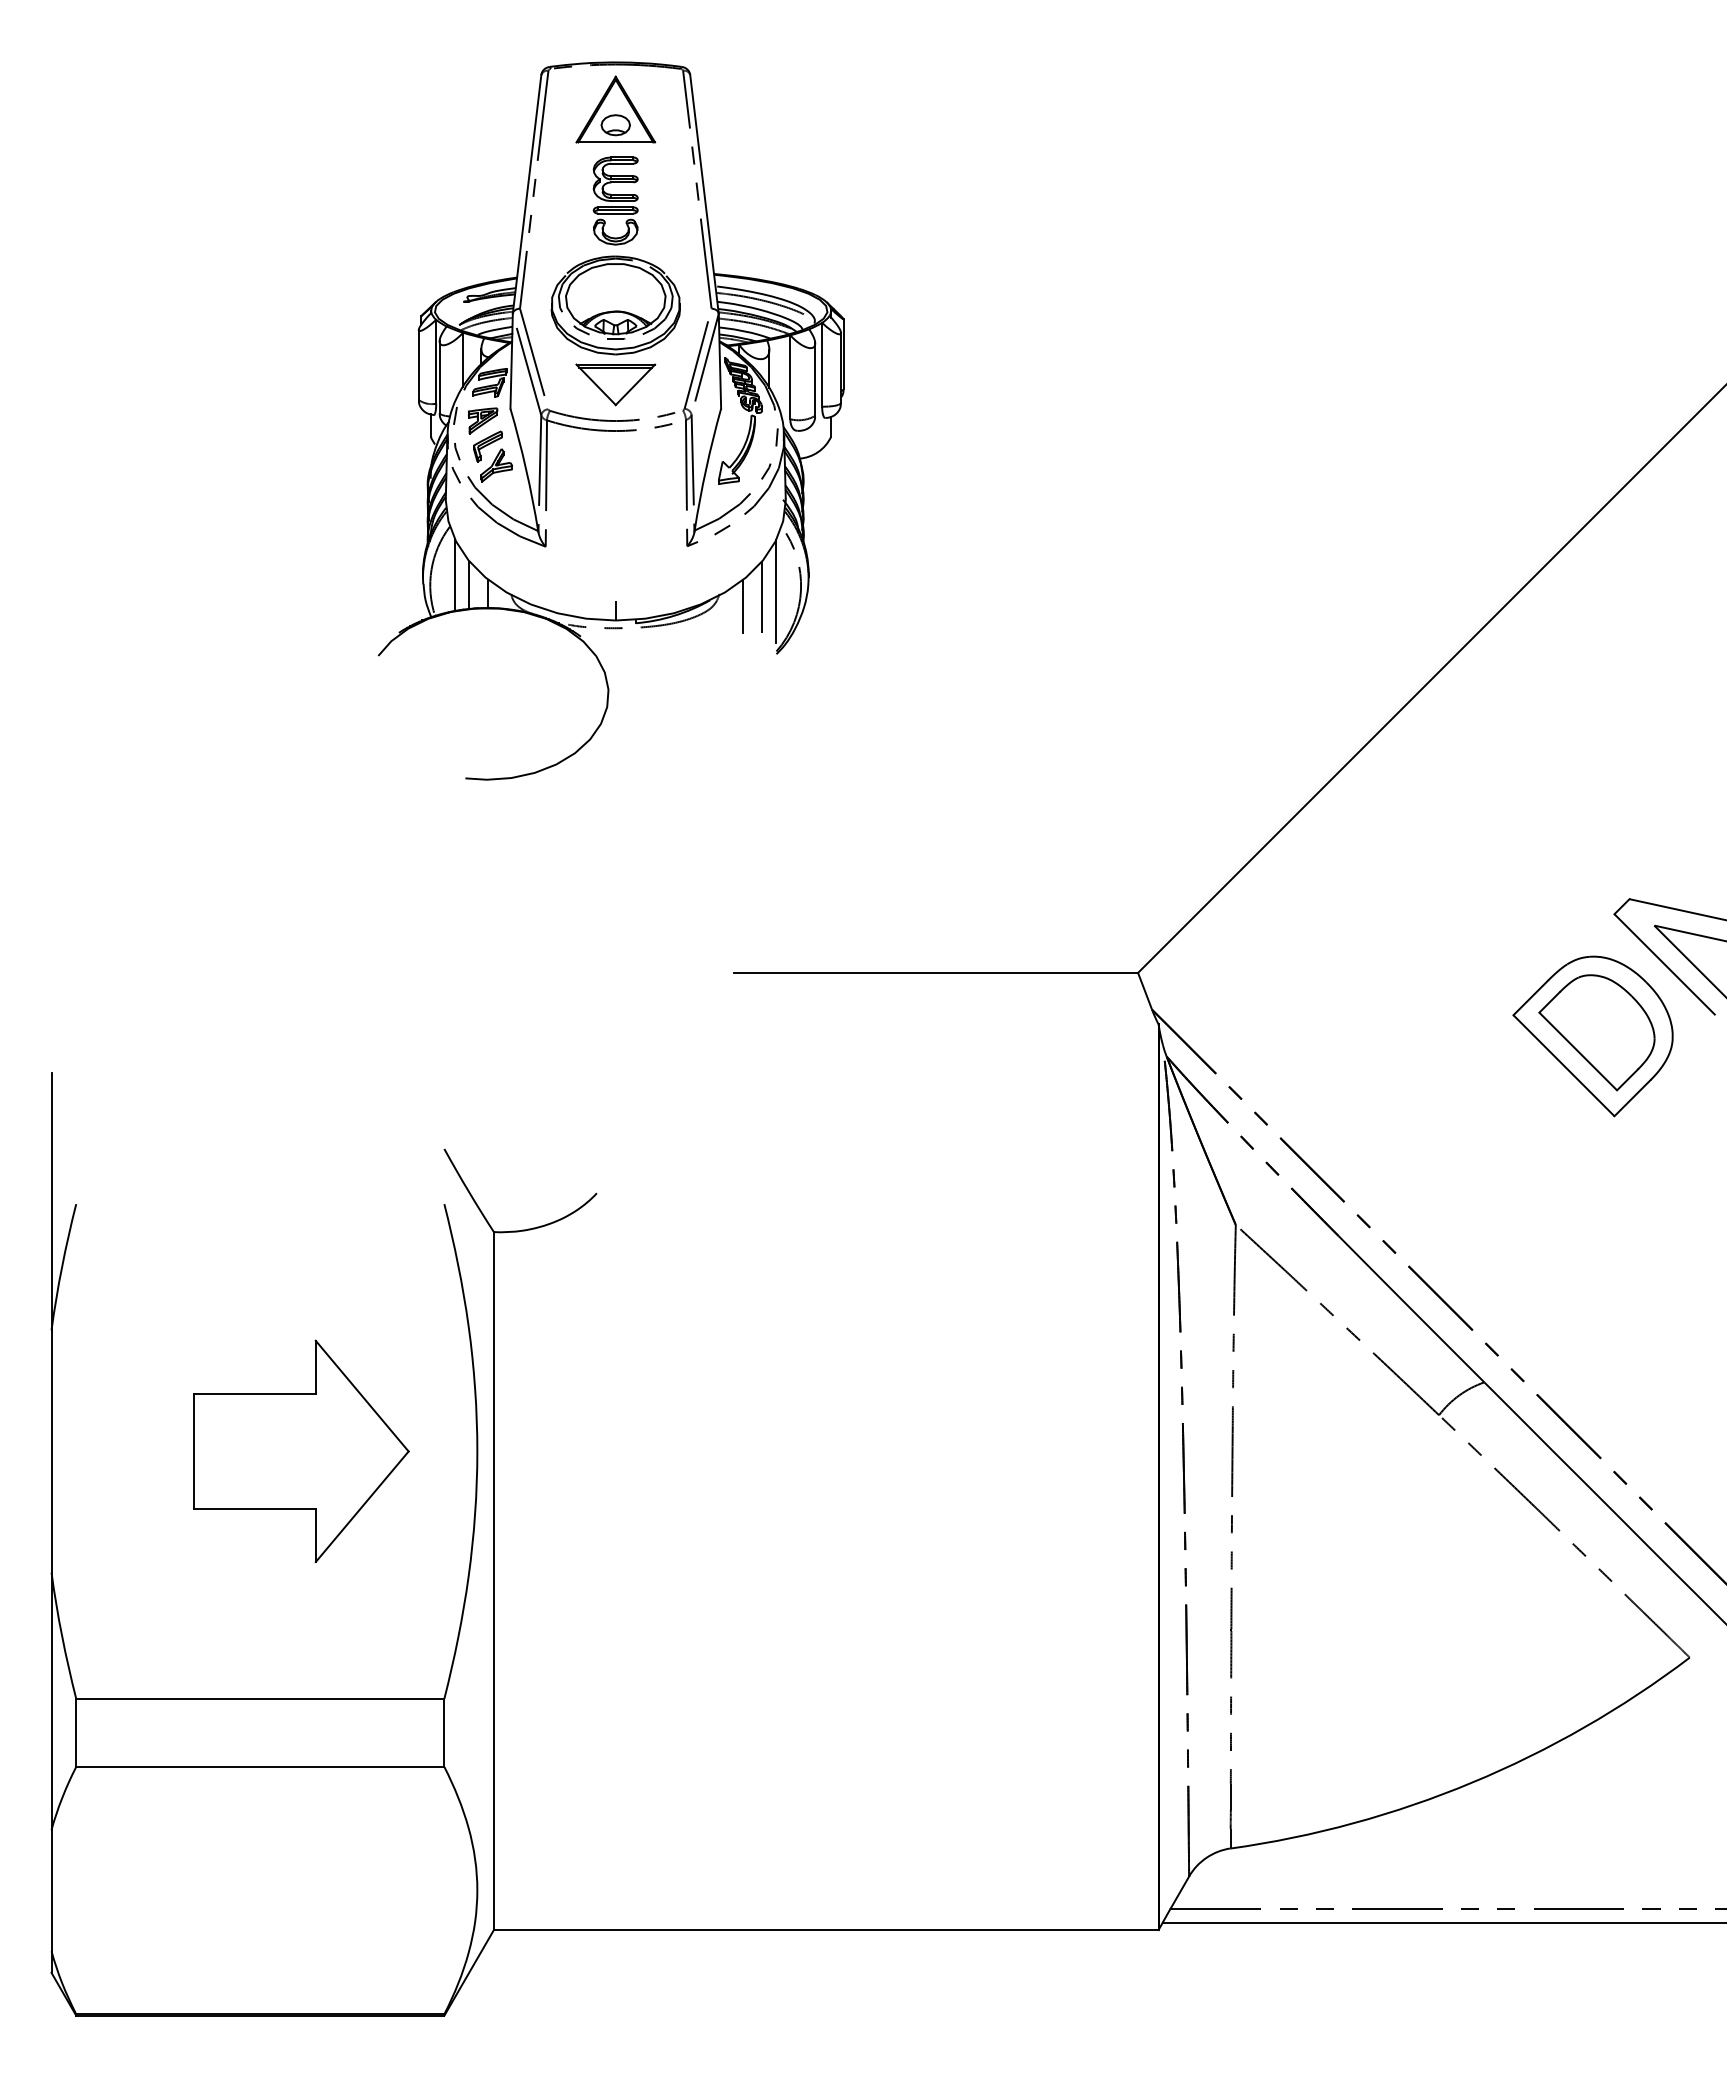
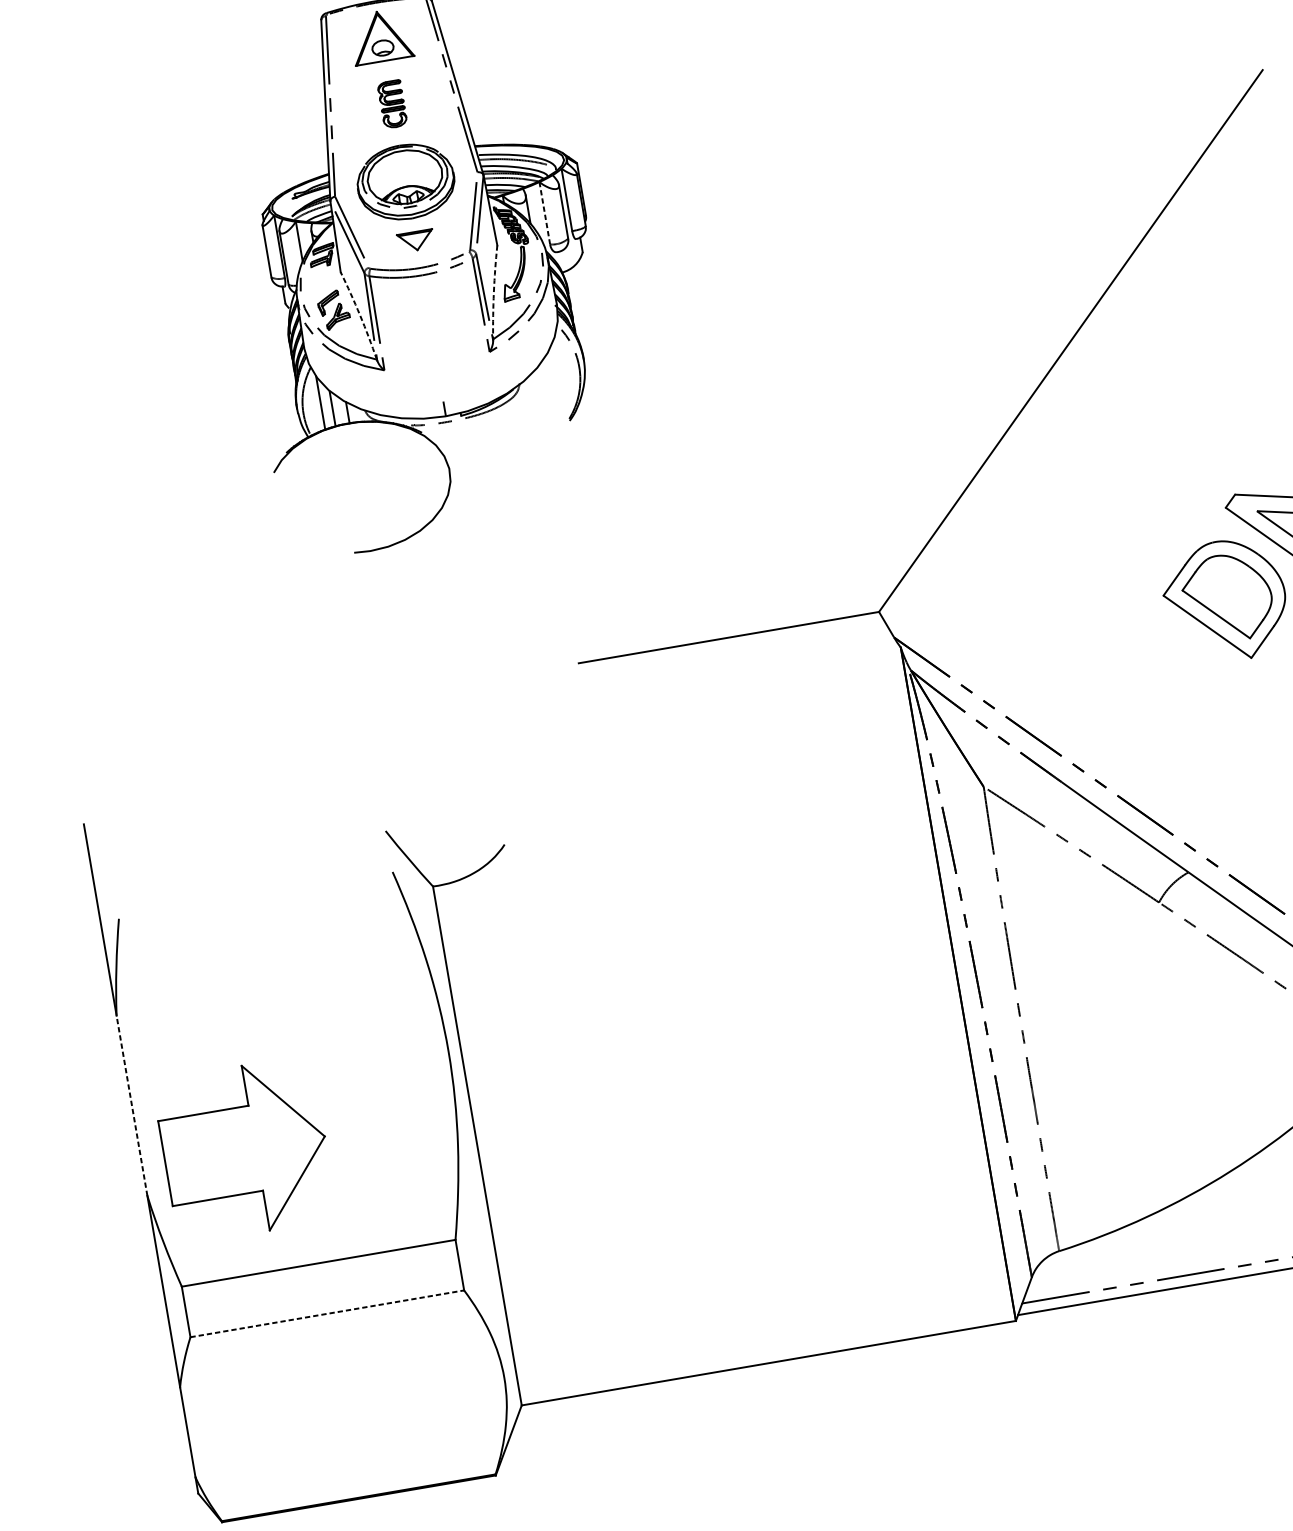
part: (615, 200) -> (392, 104), size x0.7
line: (790, 377) -> (544, 213), solid -> dashed
part: (615, 384) -> (415, 240), size x0.6
part: (483, 420) -> (322, 284), removed
arc: (526, 469) -> (360, 315), solid -> dashed
arc: (706, 469) -> (494, 292), solid -> dashed
line: (776, 591) -> (561, 374), removed
line: (762, 597) -> (552, 380), removed
line: (743, 606) -> (539, 389), removed
line: (51, 1450) -> (131, 1105), solid -> dashed
part: (301, 1451) -> (245, 1150), moved
line: (260, 1766) -> (327, 1313), solid -> dashed

